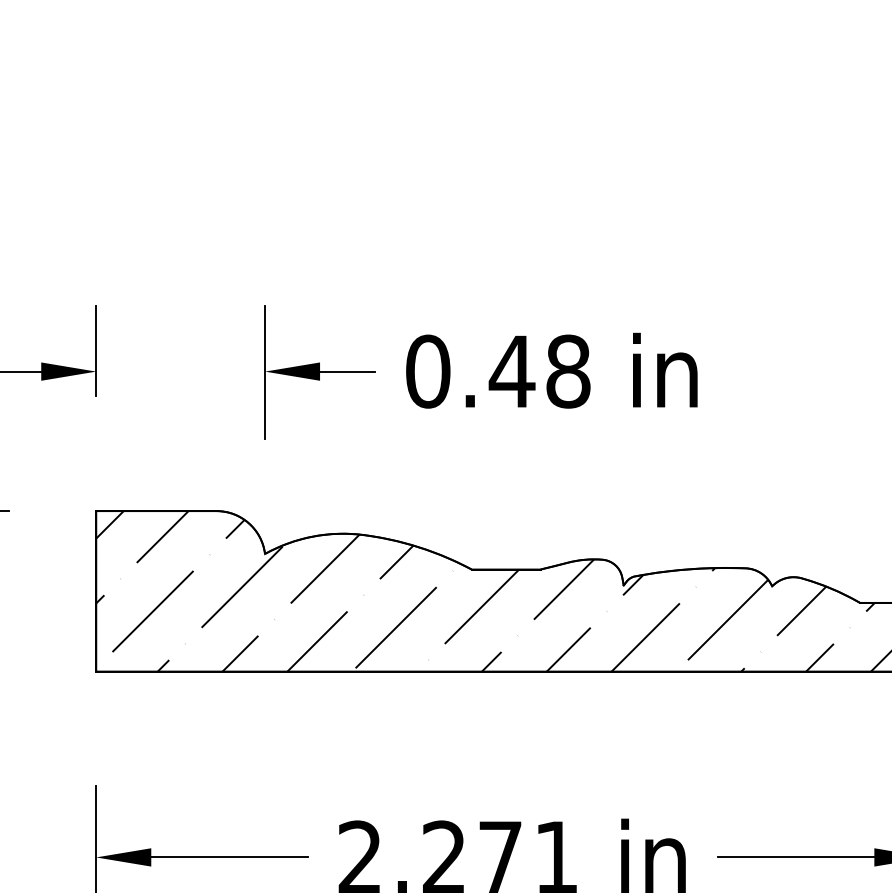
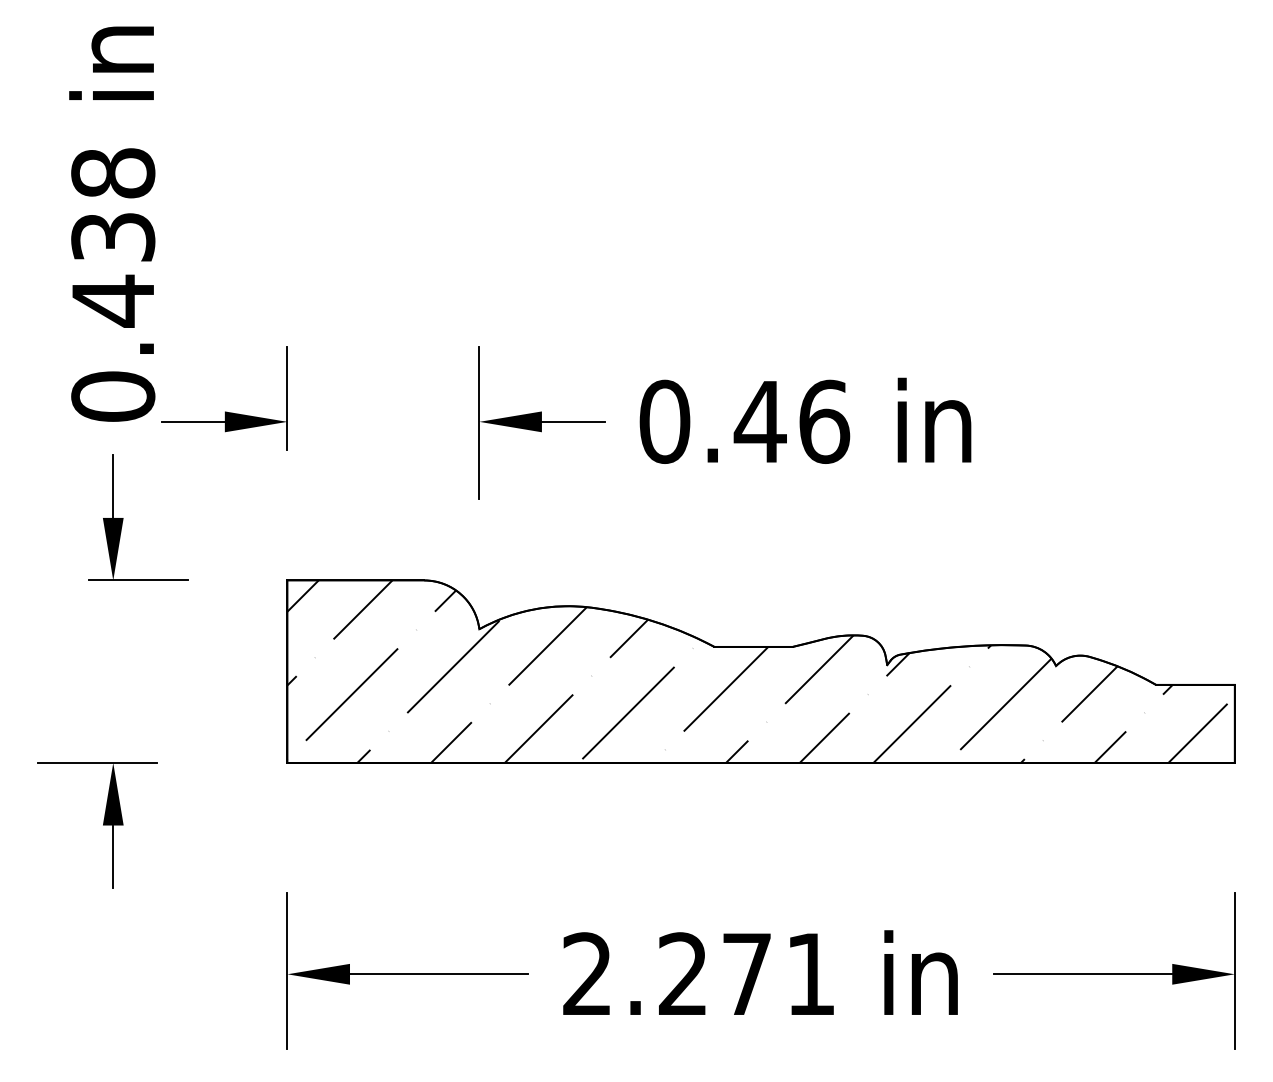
text: (568, 371) -> (824, 421), 0.48 -> 0.46

